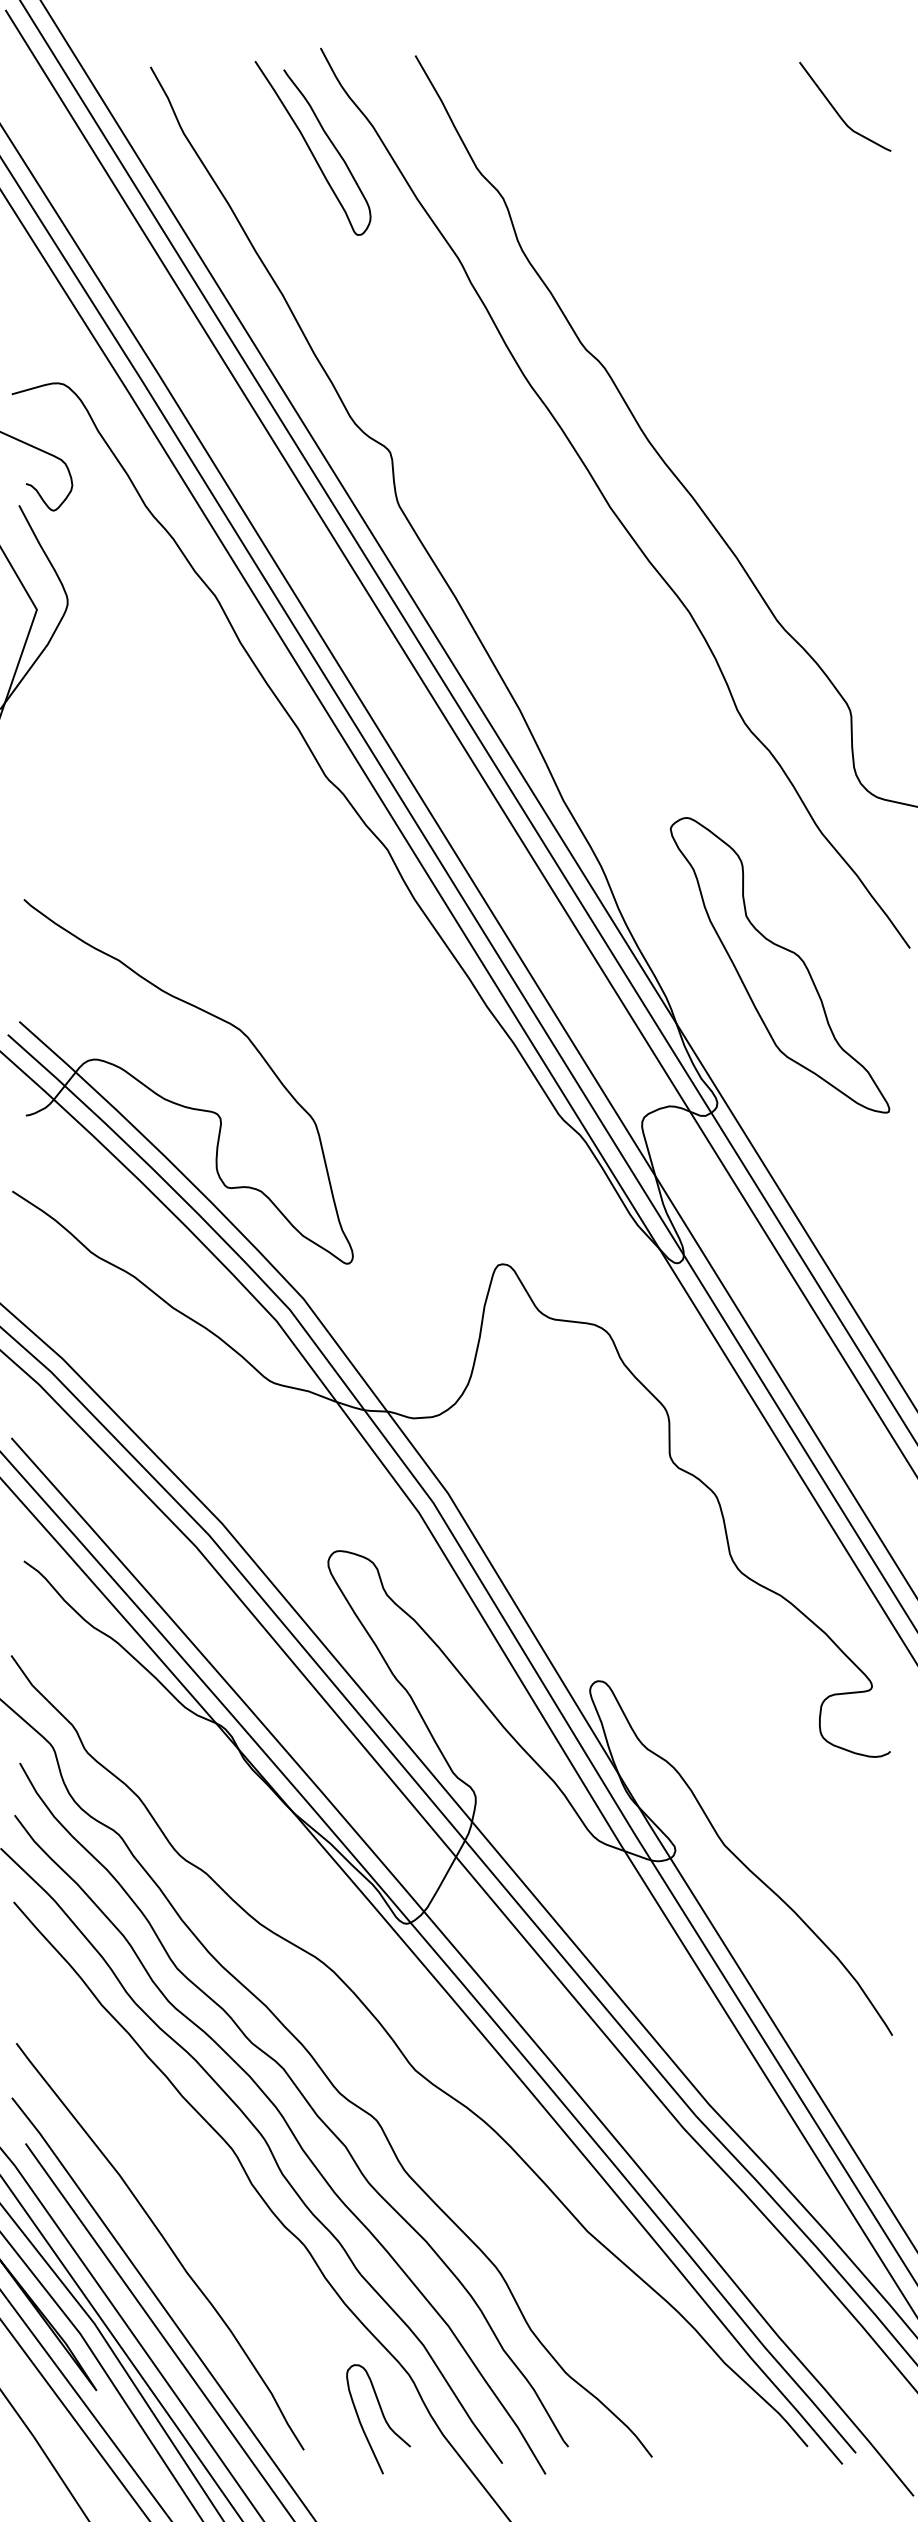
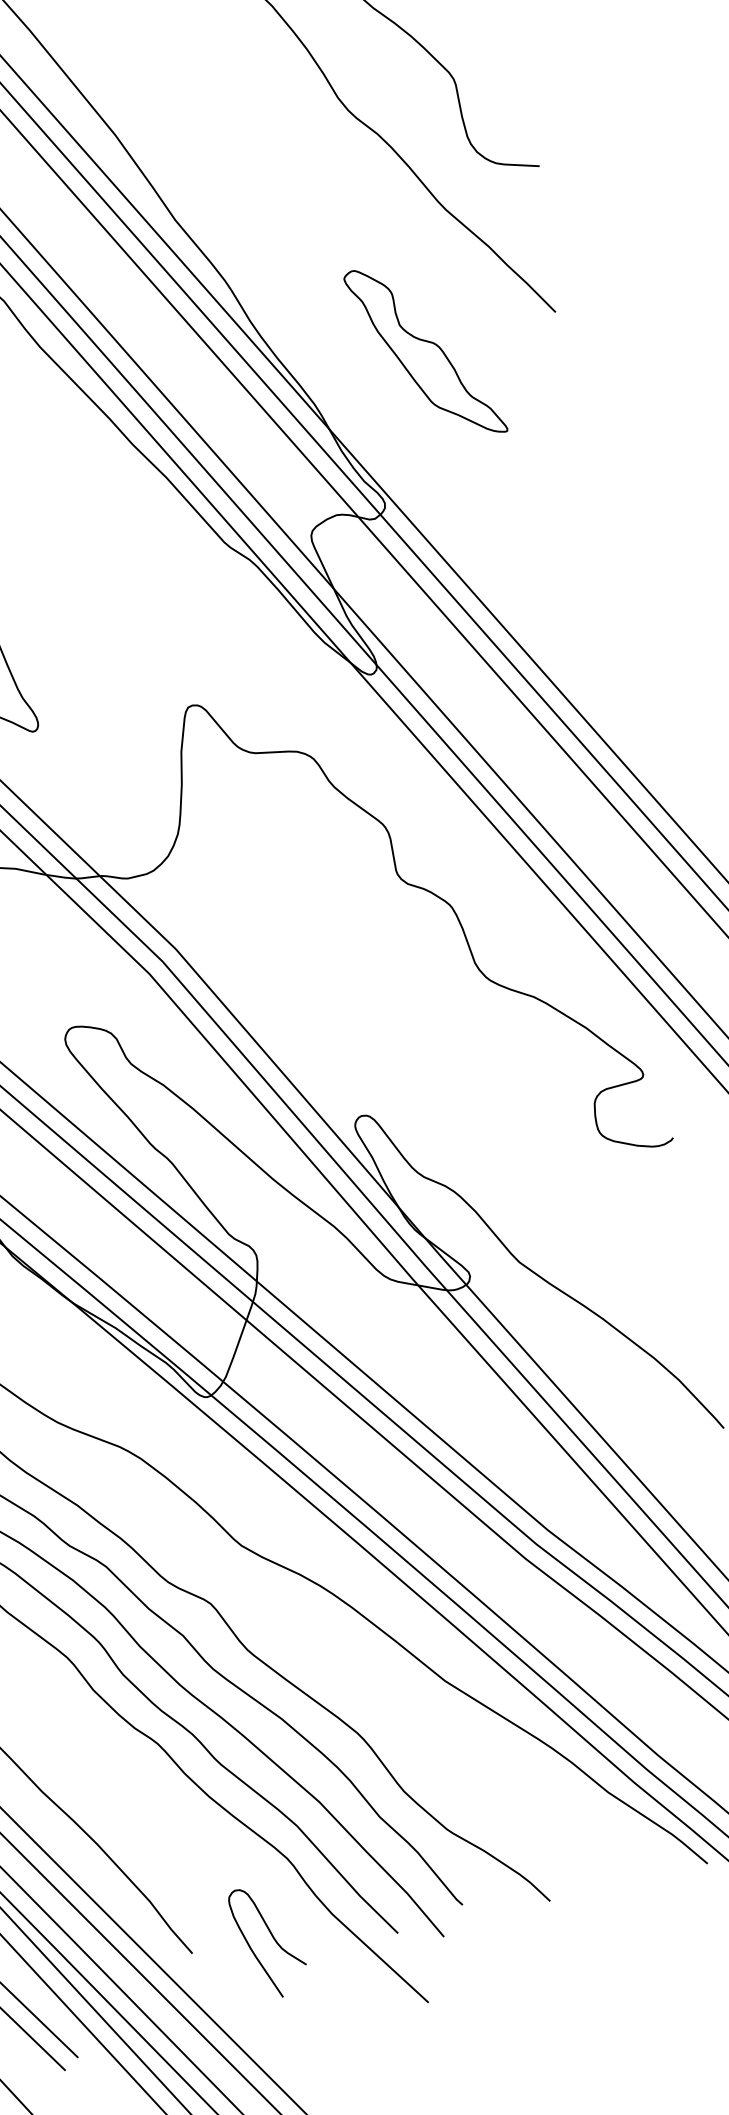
part: (779, 965) -> (424, 352), size x0.6
curve: (382, 2416) -> (272, 1938), moved

